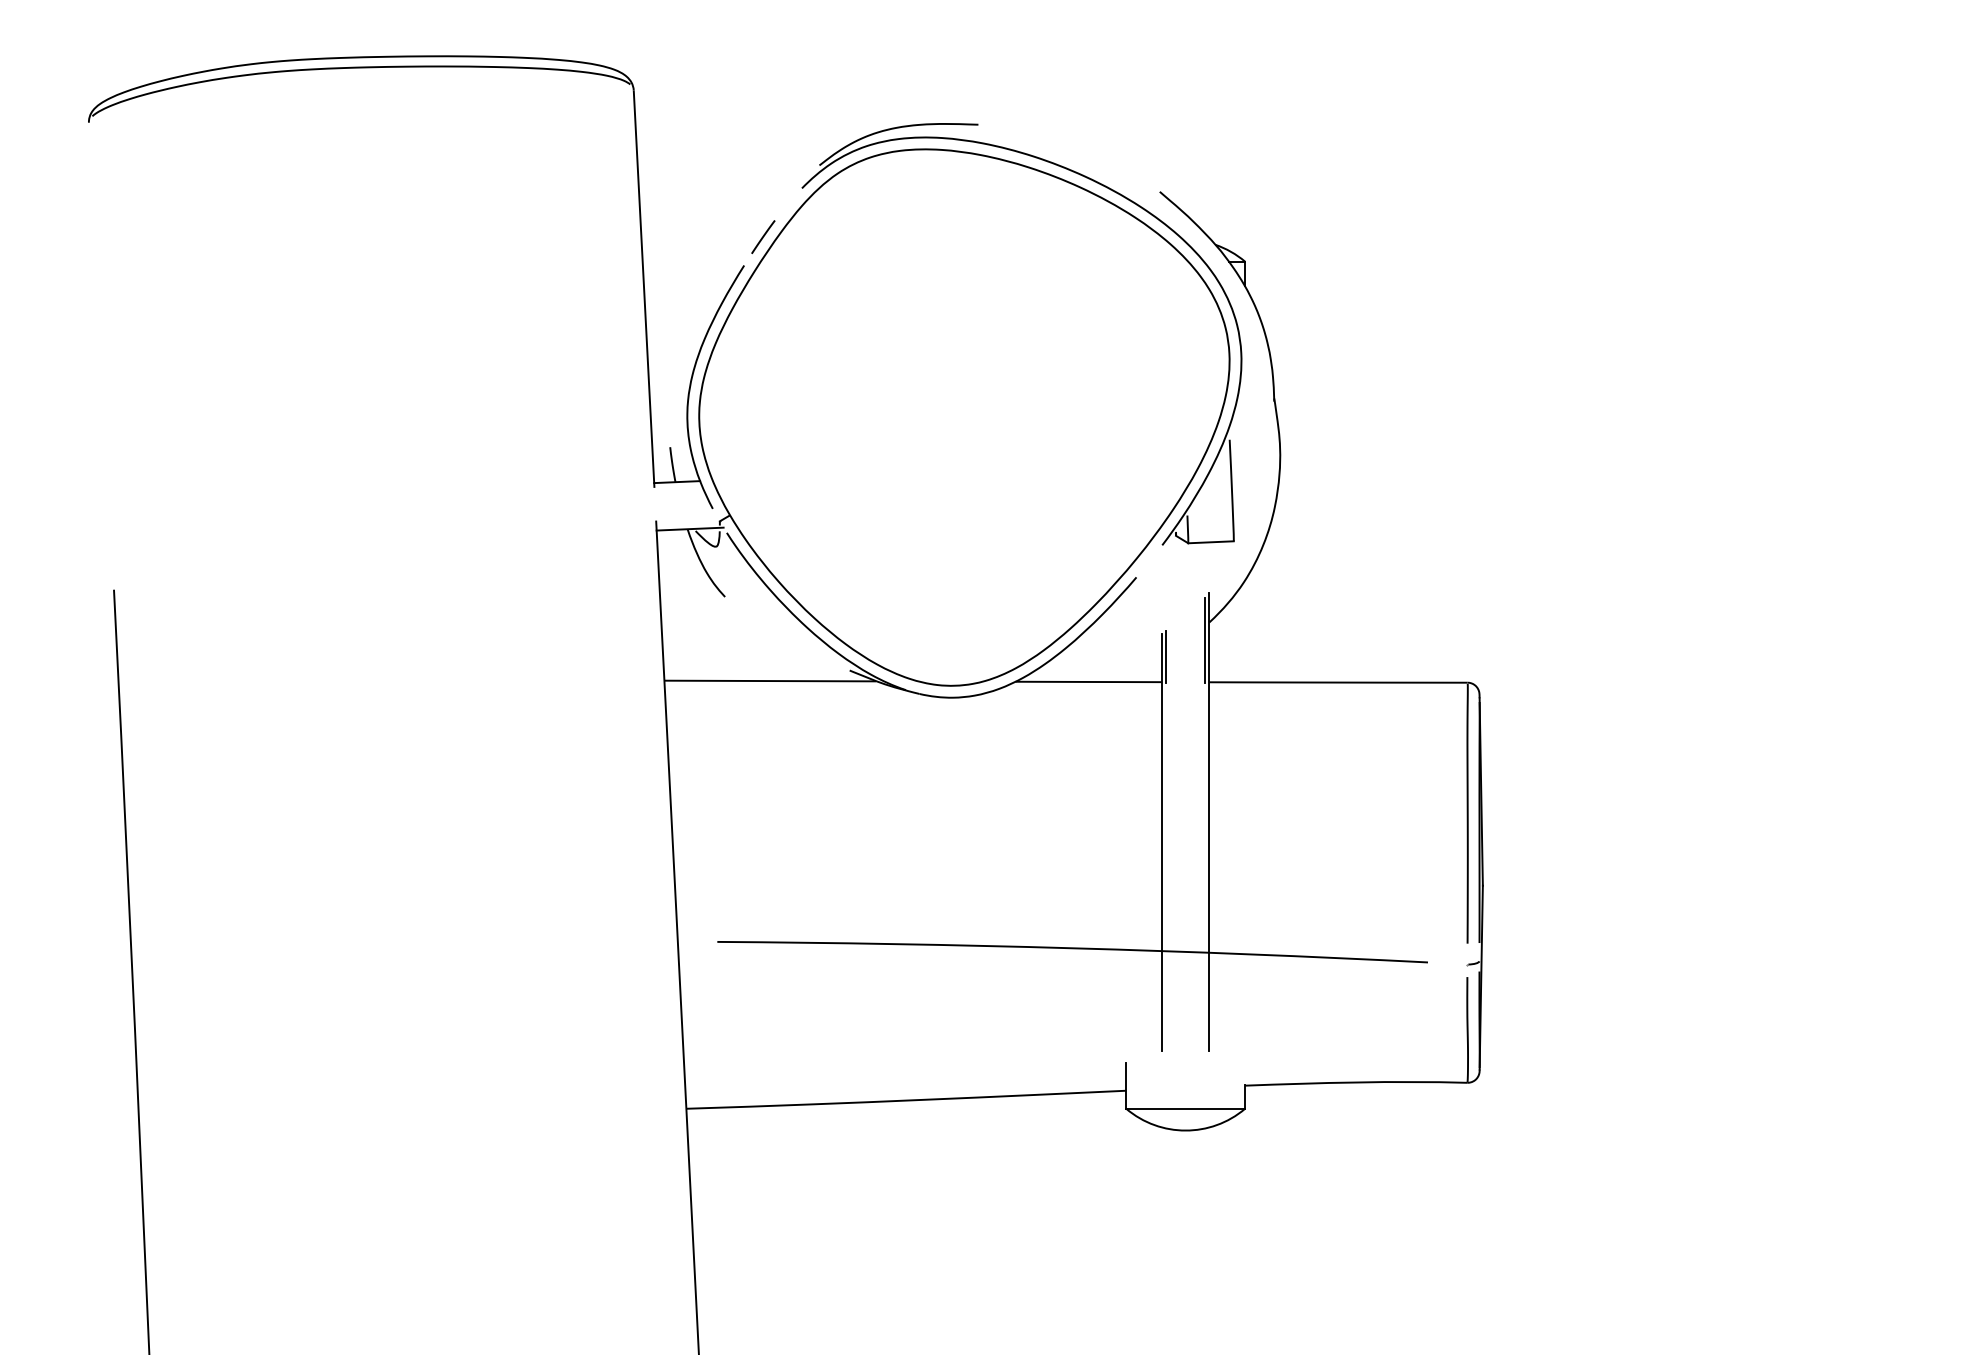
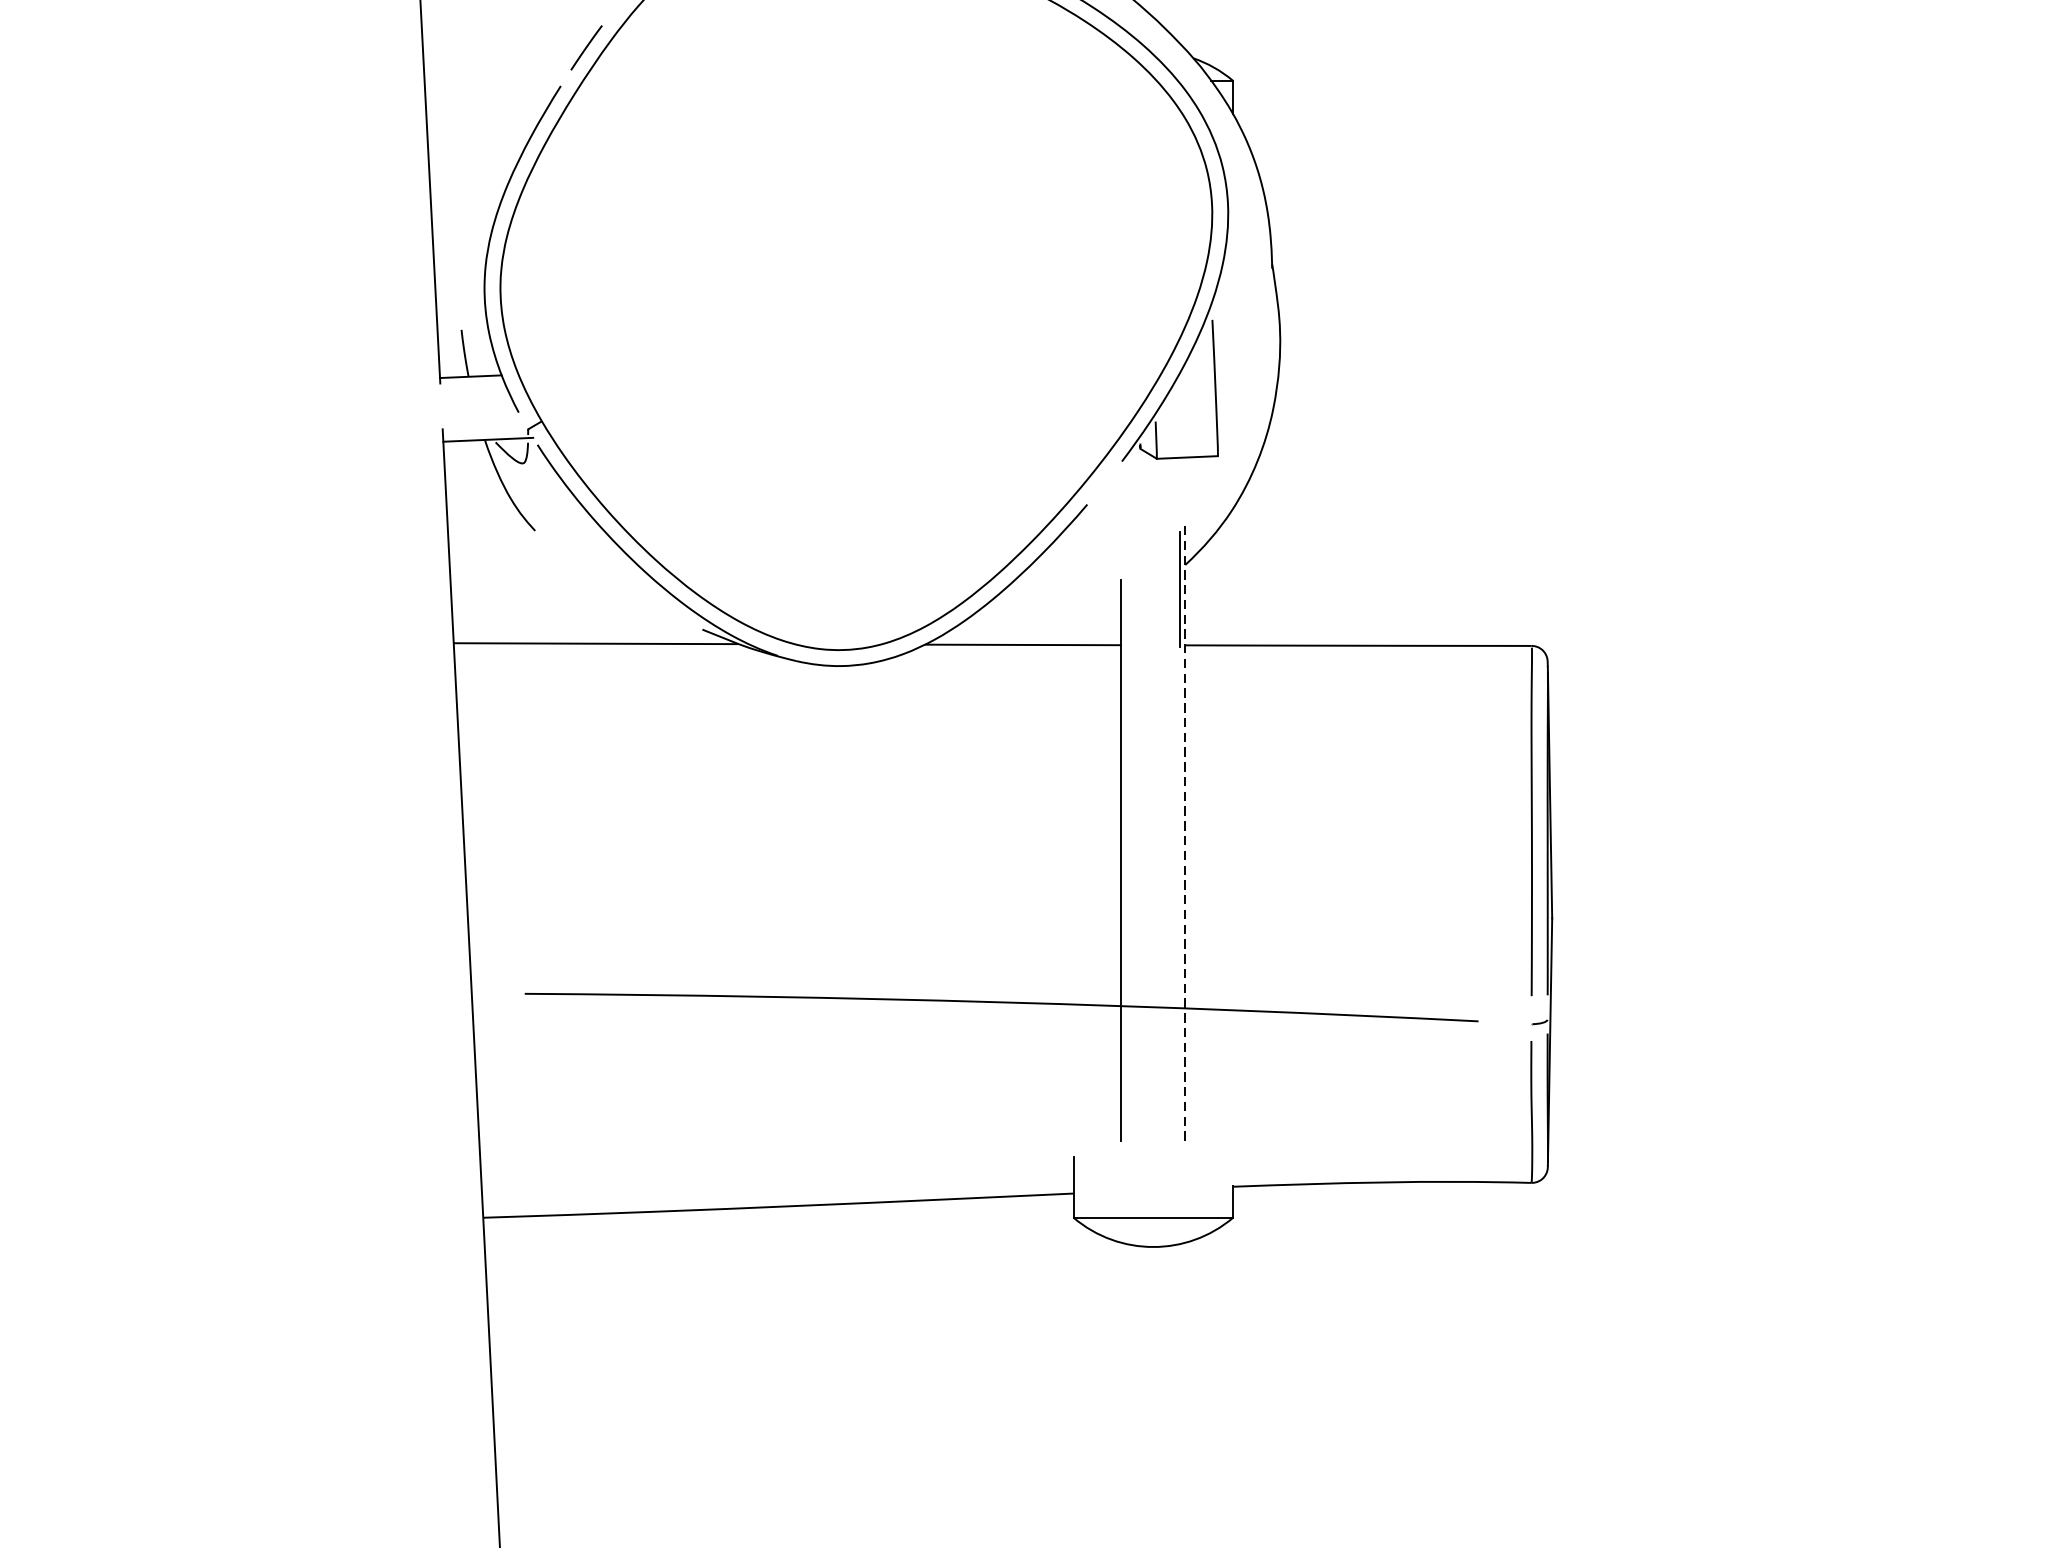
line: (1166, 656) -> (1127, 610), removed
line: (1209, 822) -> (1185, 833), solid -> dashed

